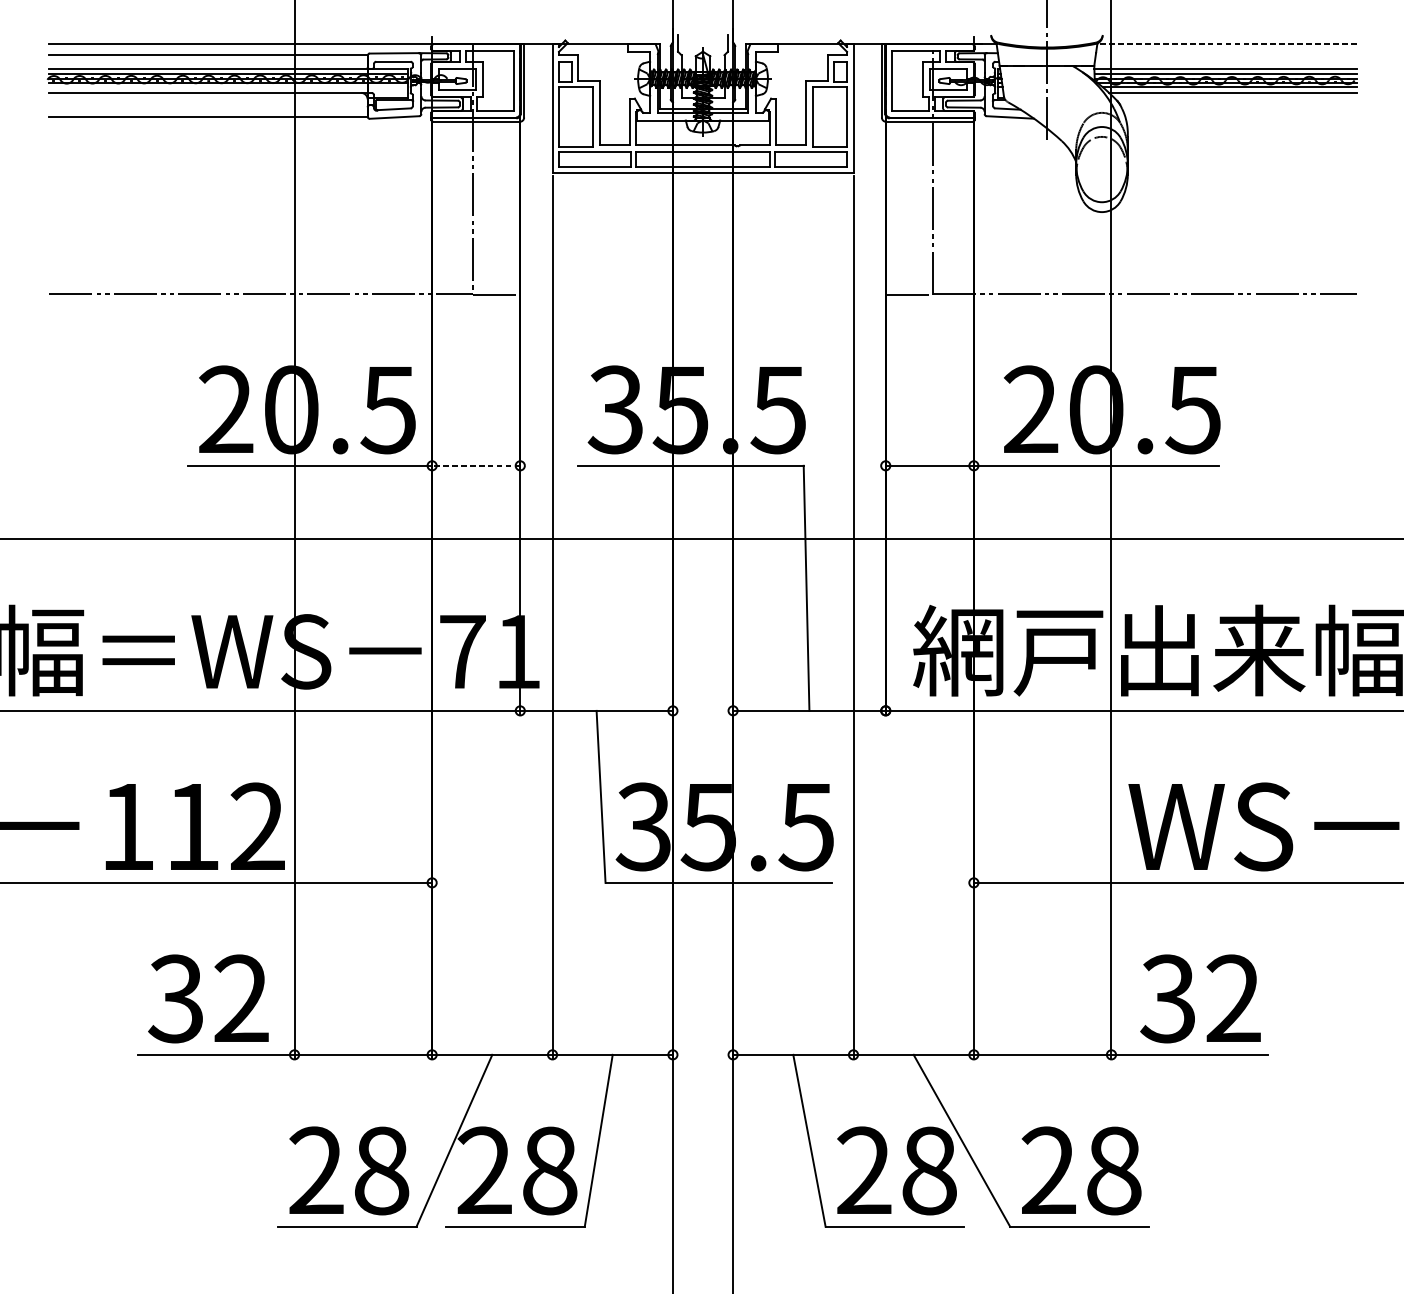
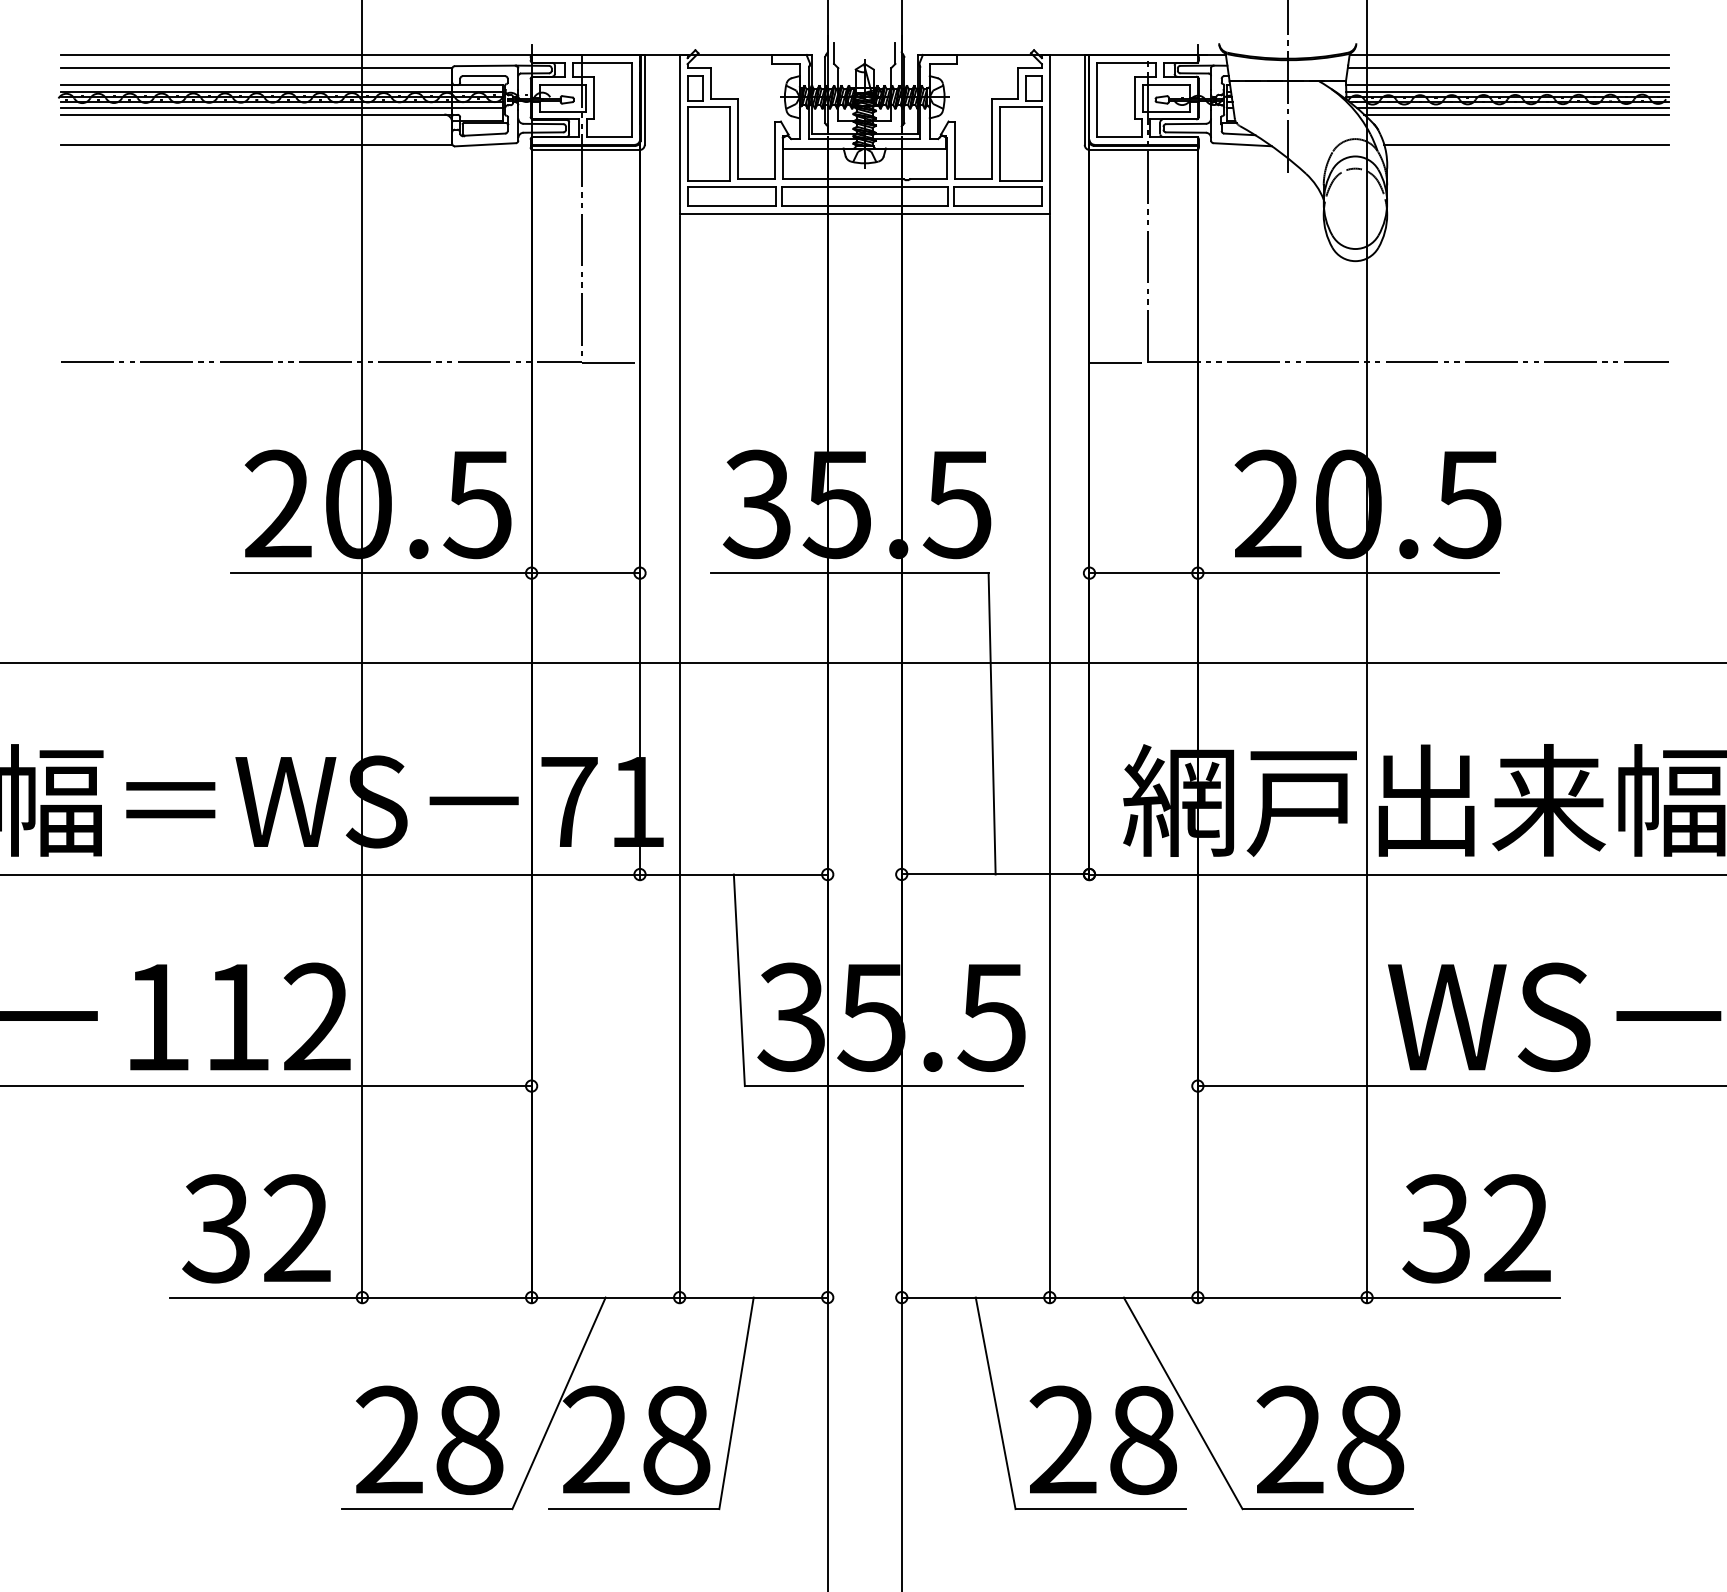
line: (1226, 44) -> (1508, 54), dashed -> solid
line: (1225, 55) -> (1507, 68), added
line: (228, 87) -> (281, 107), added
line: (1241, 117) -> (1526, 144), added
line: (475, 466) -> (585, 573), dashed -> solid

